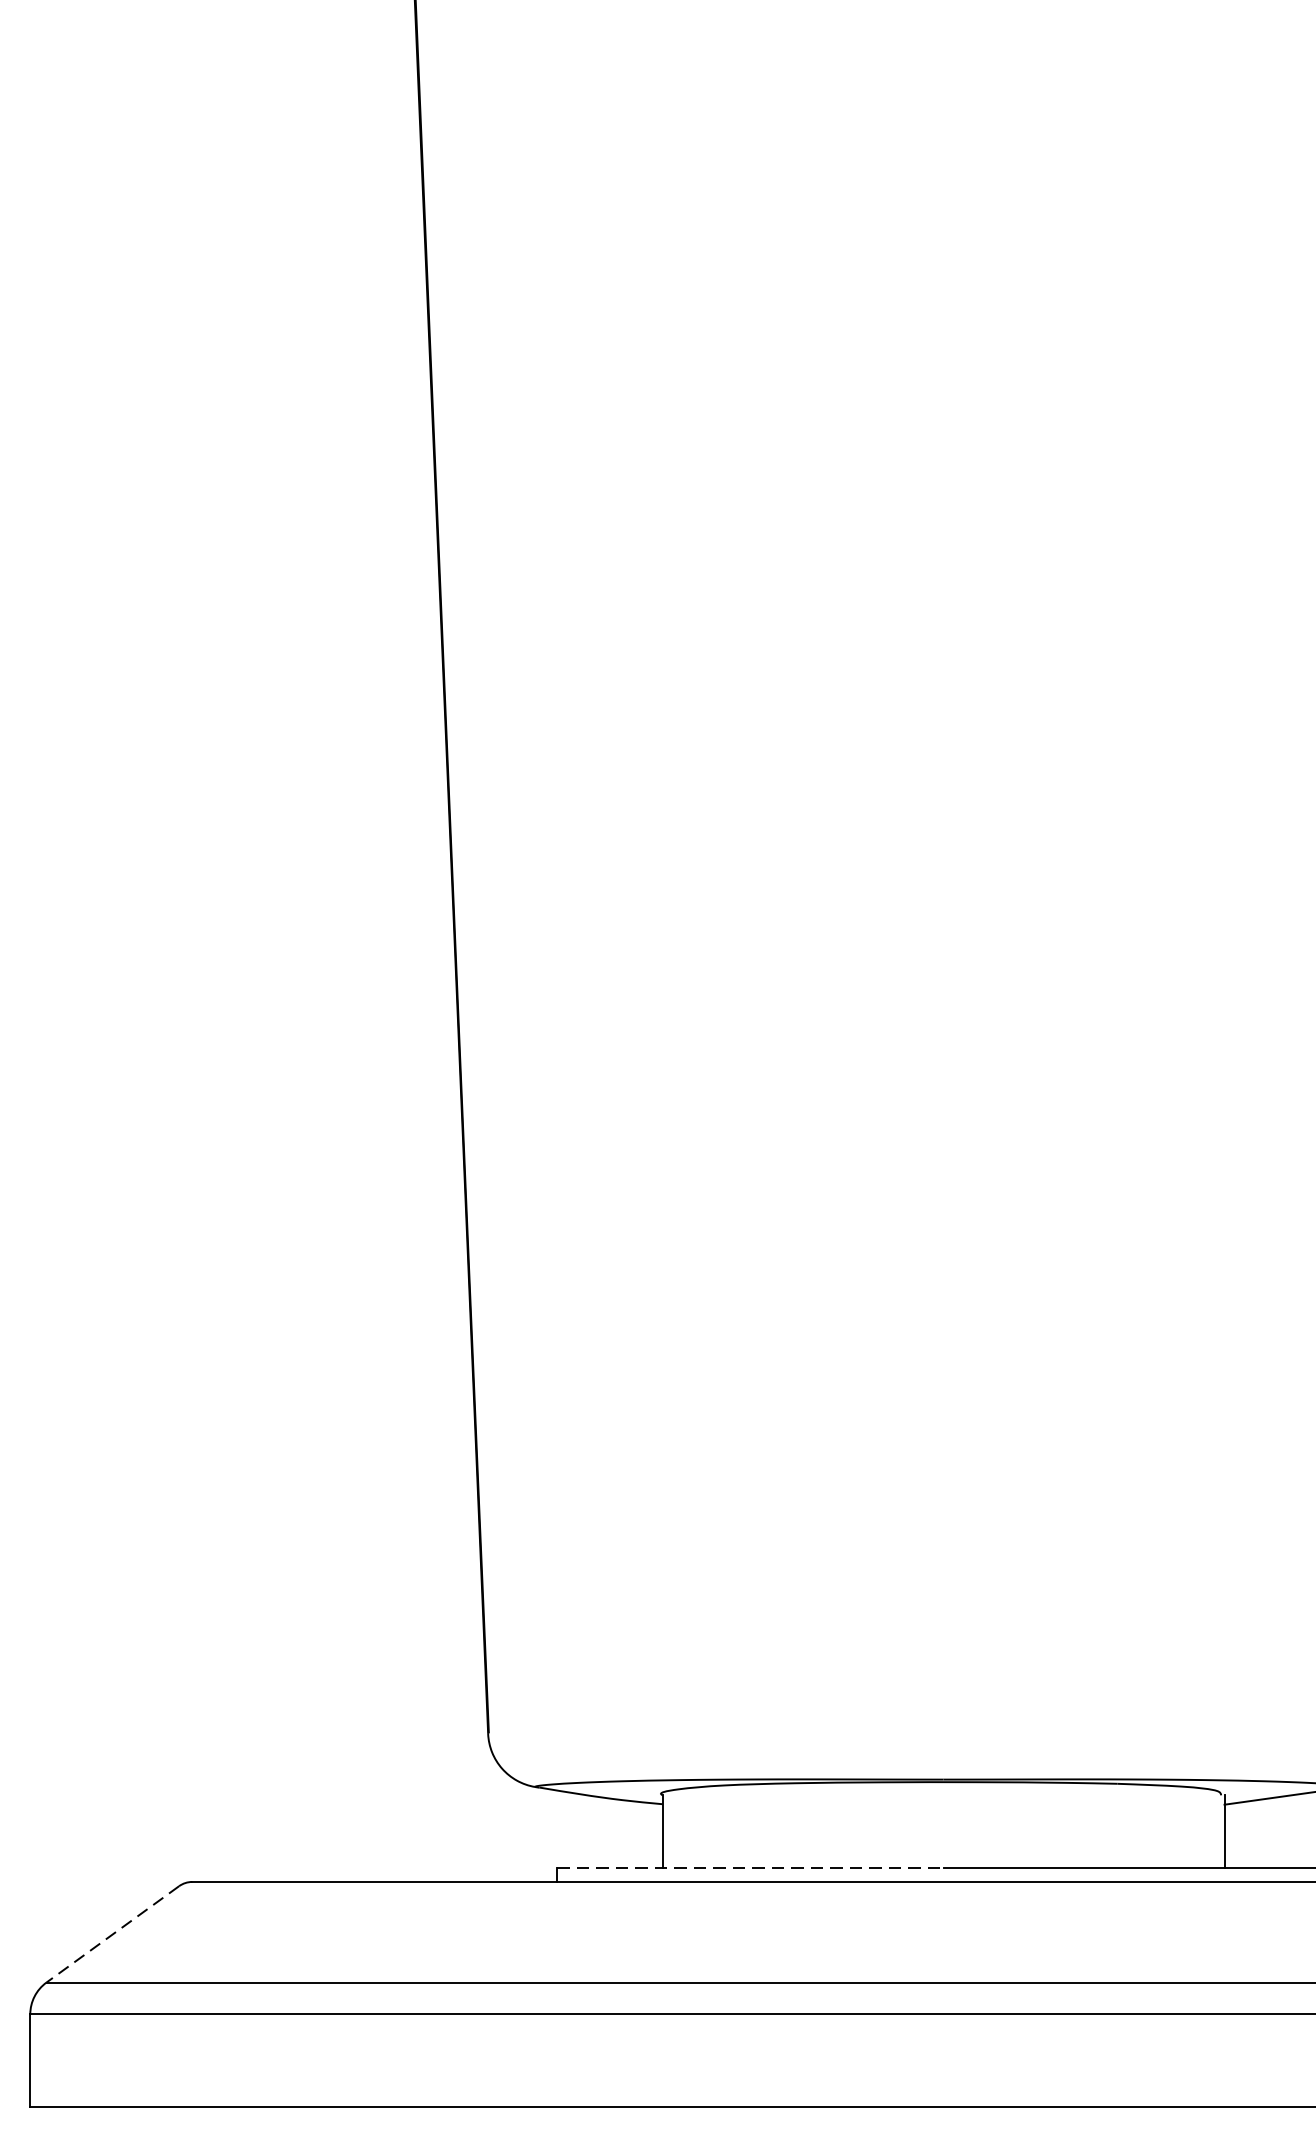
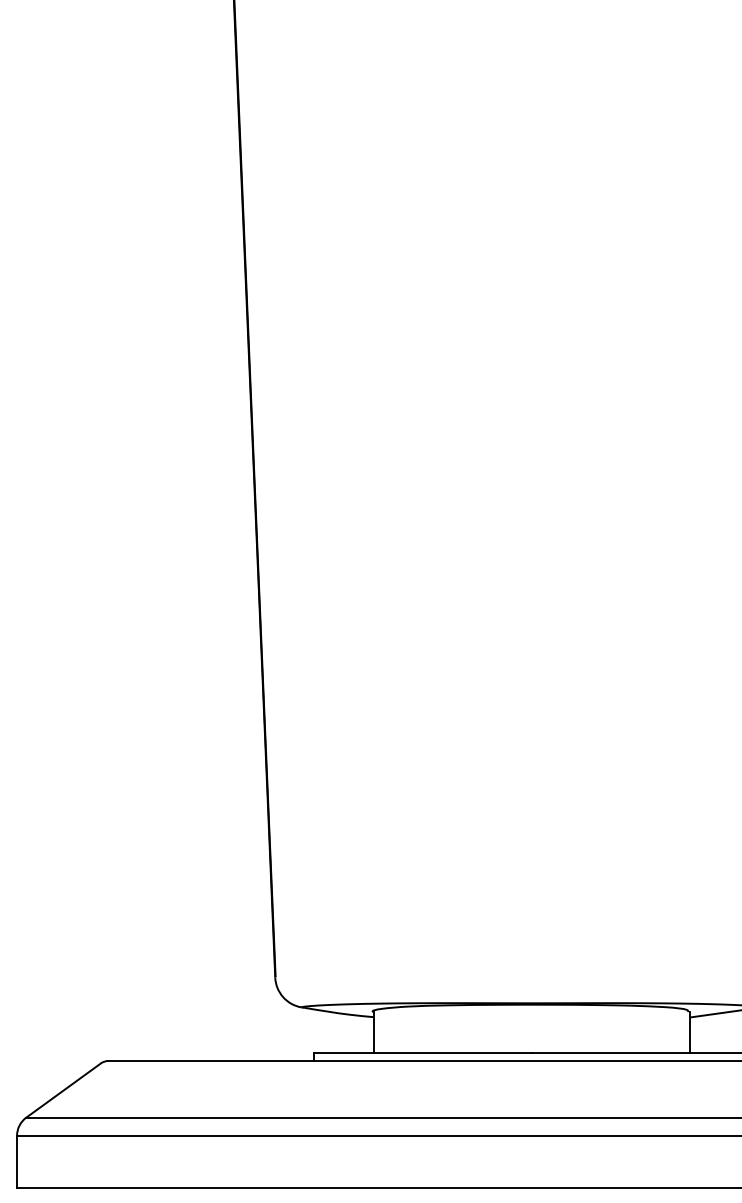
line: (751, 1868) -> (423, 1053), dashed -> solid
line: (112, 1934) -> (63, 1090), dashed -> solid

